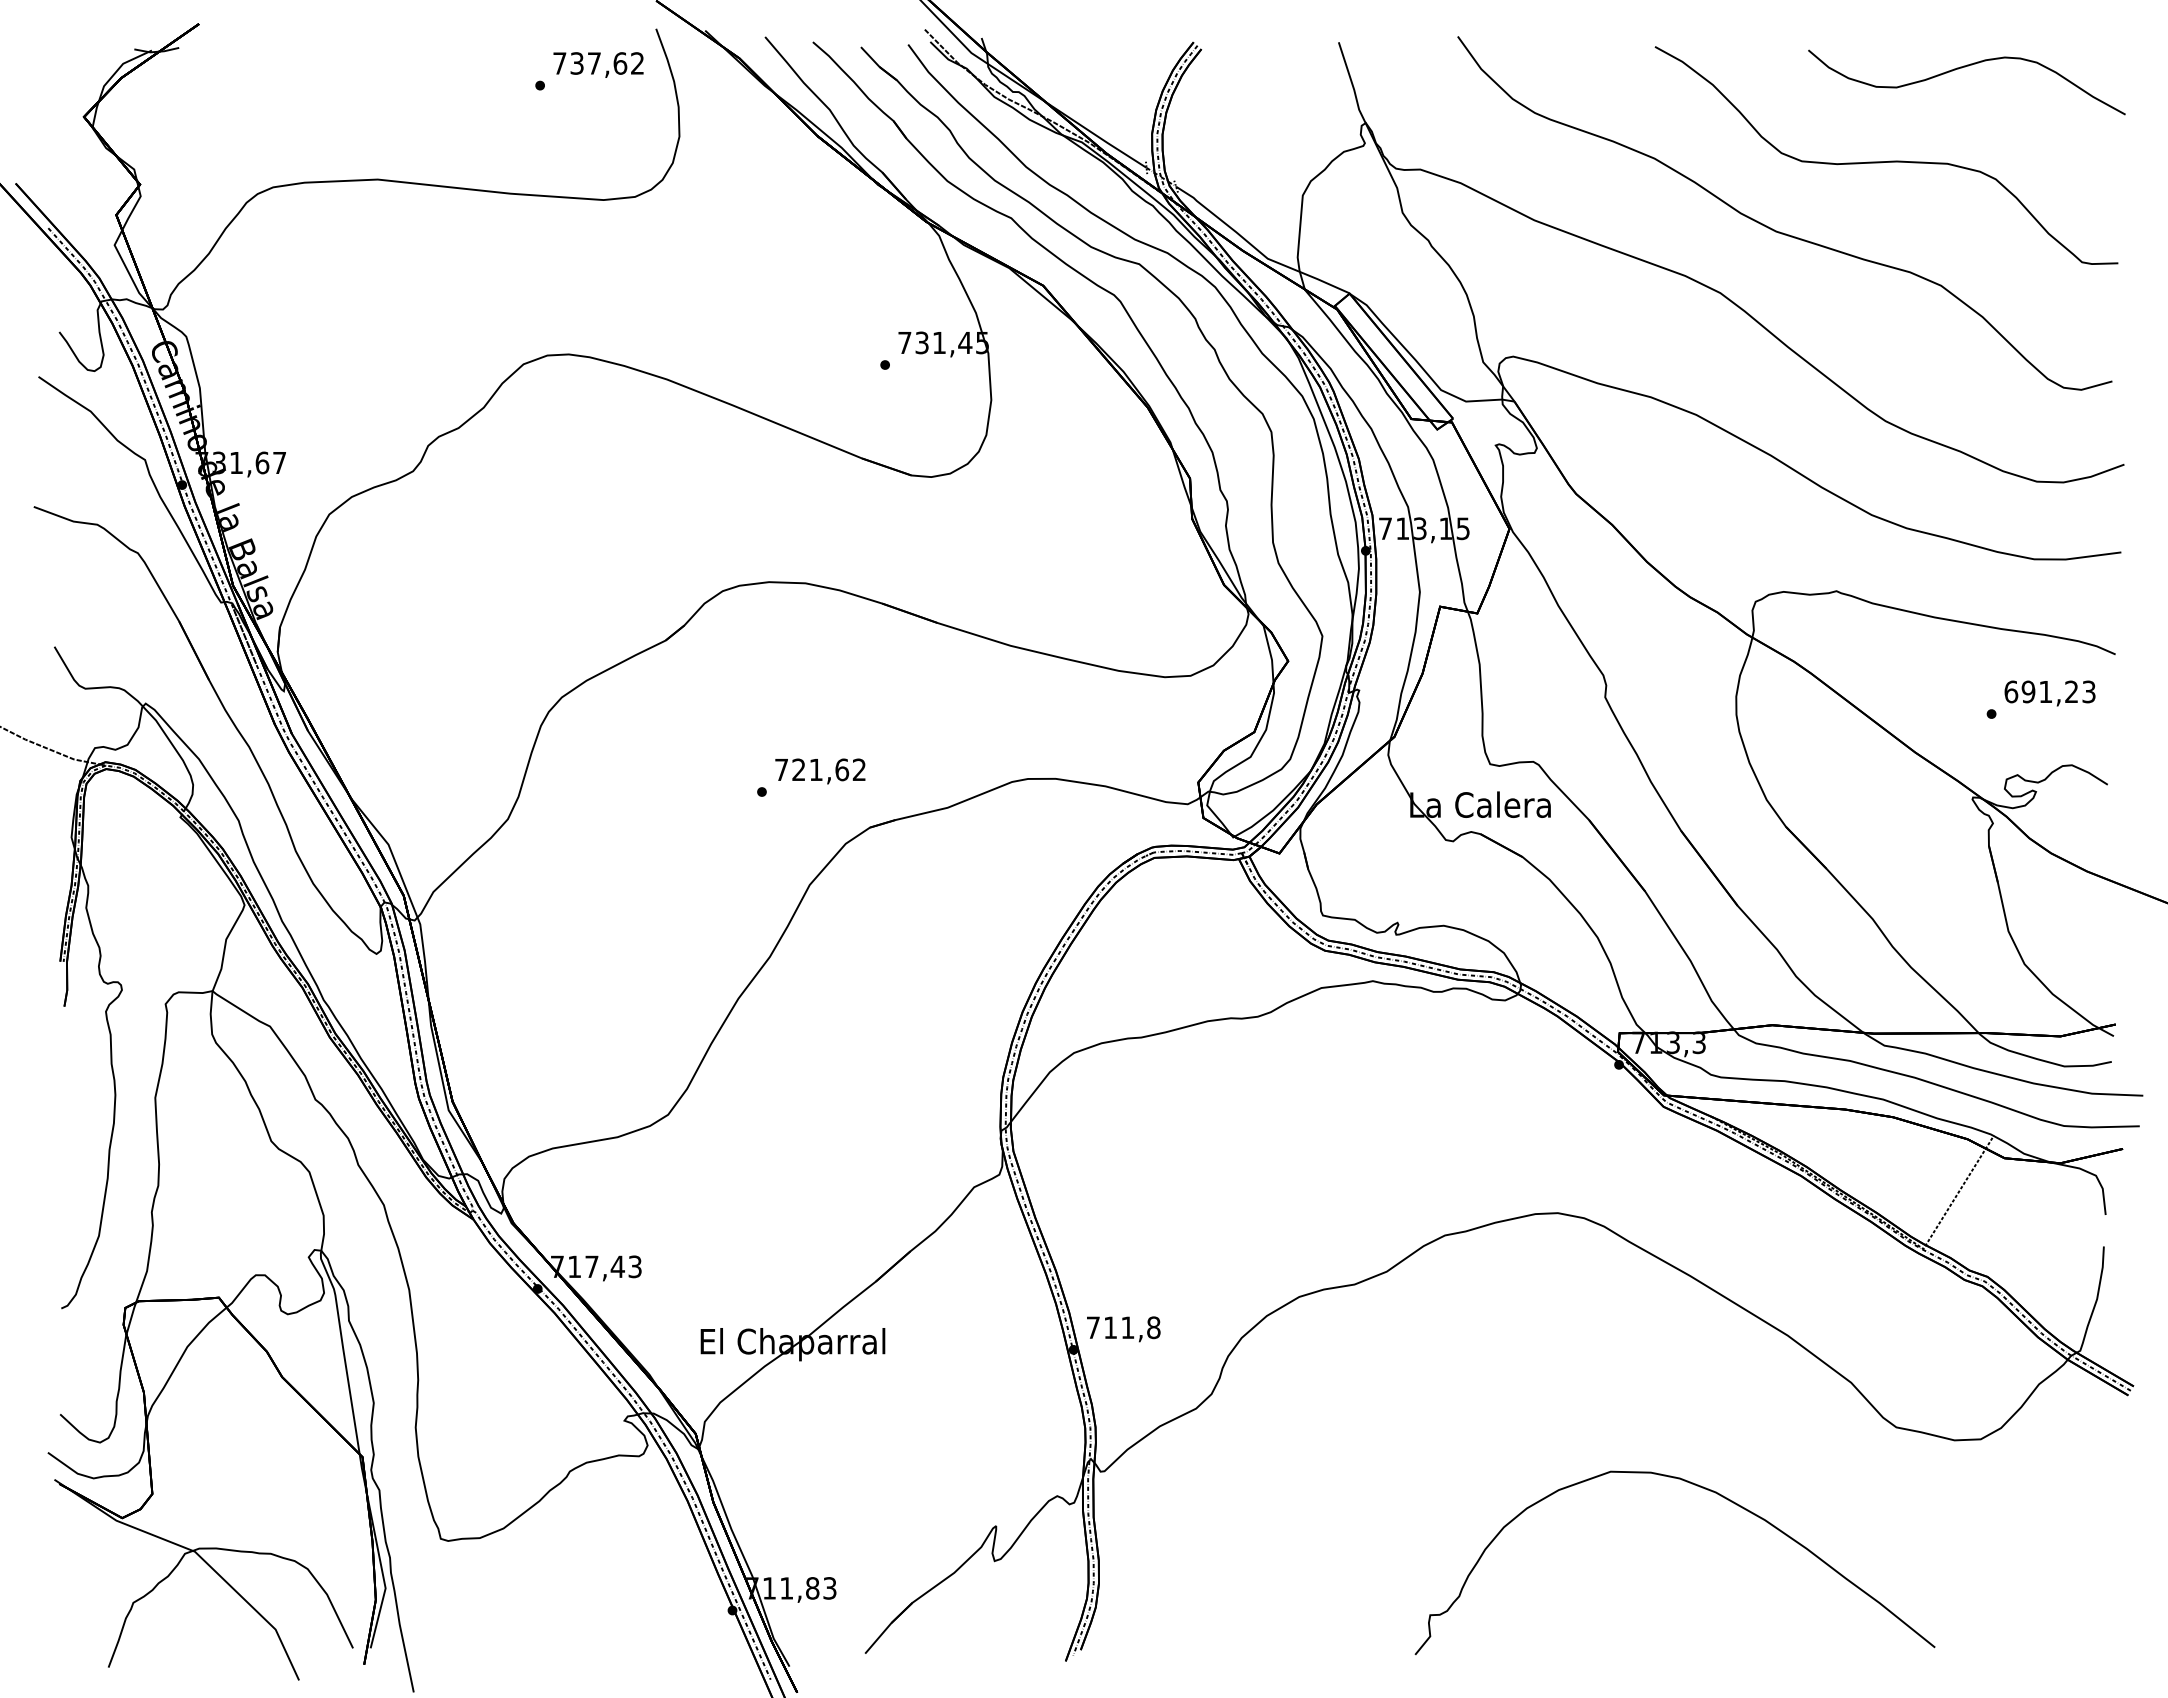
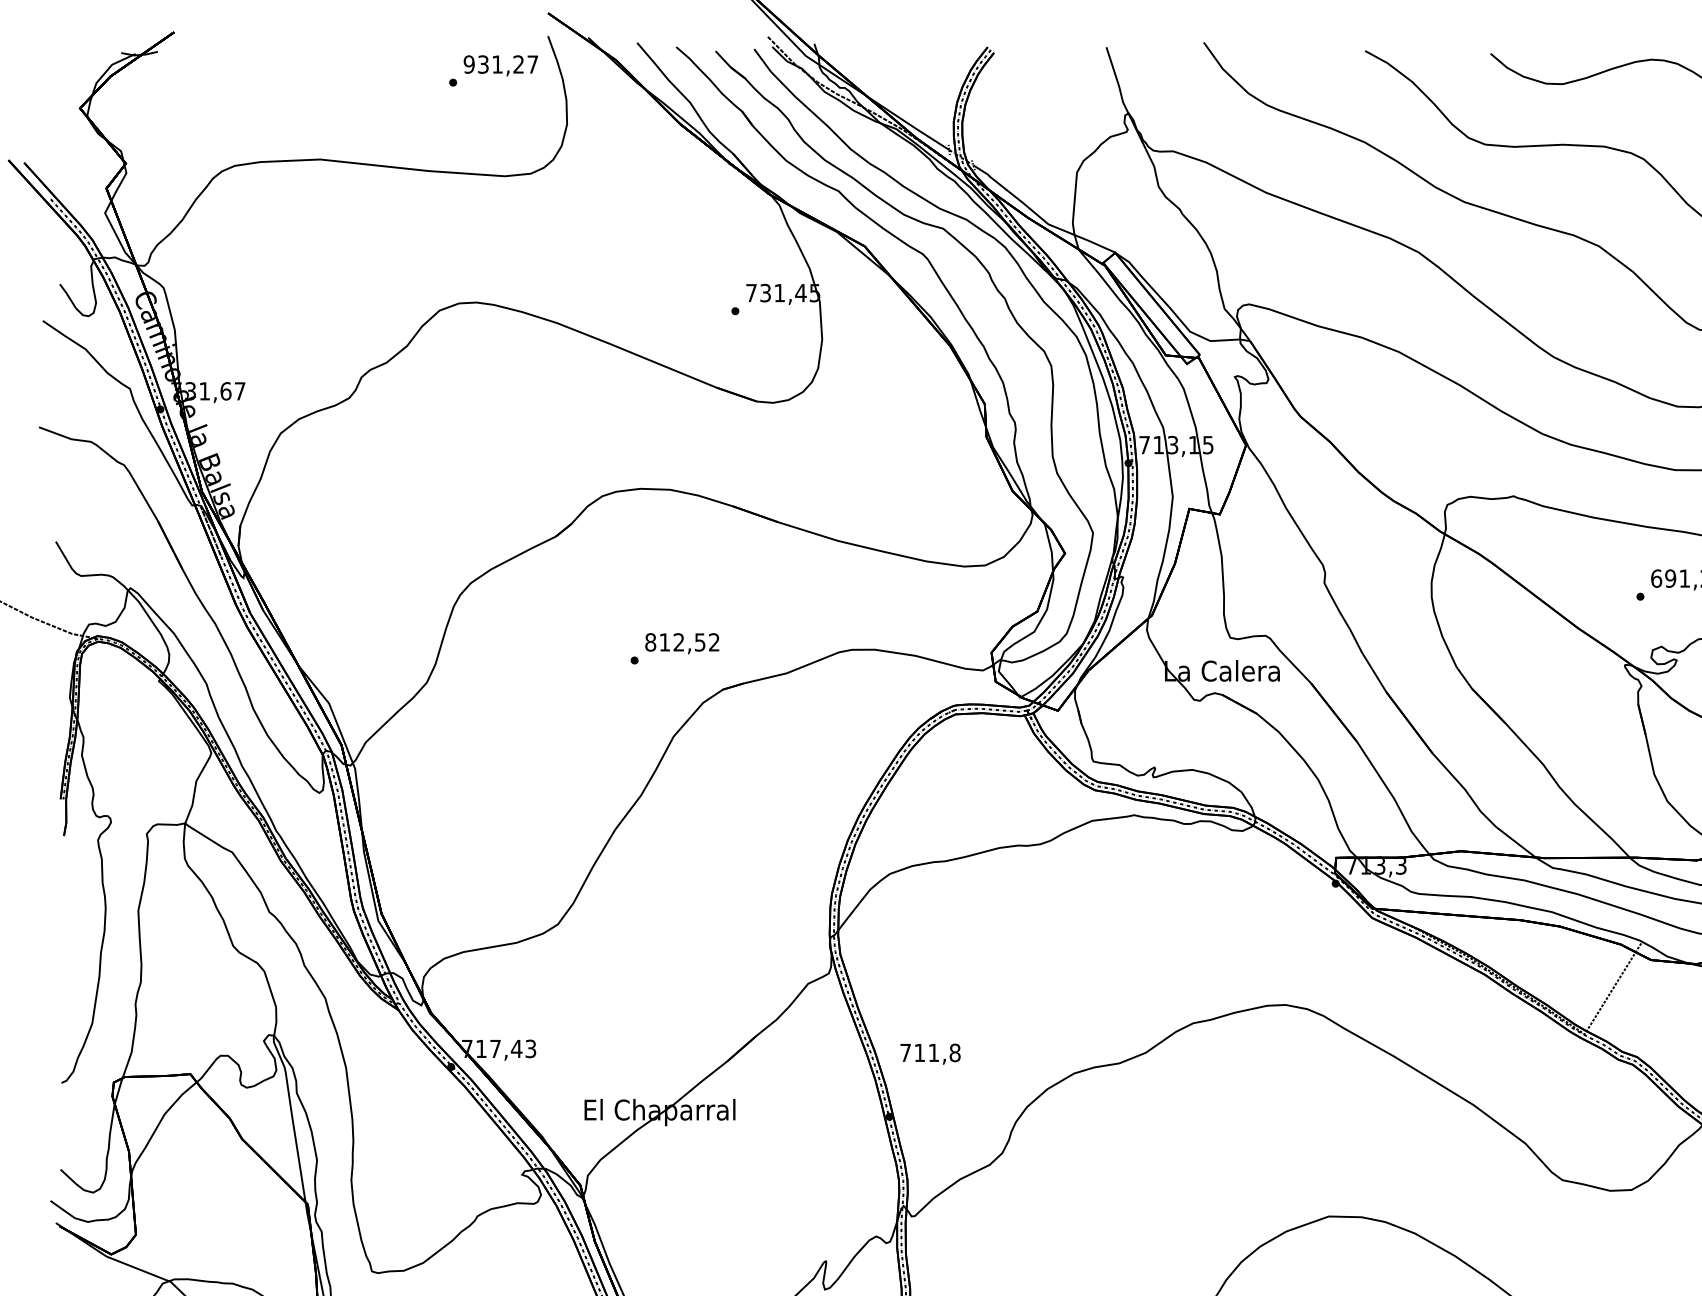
text: (598, 63) -> (500, 64), 737,62 -> 931,27
text: (812, 769) -> (675, 642), 721,62 -> 812,52
text: (1123, 1329) -> (930, 1054), moved

